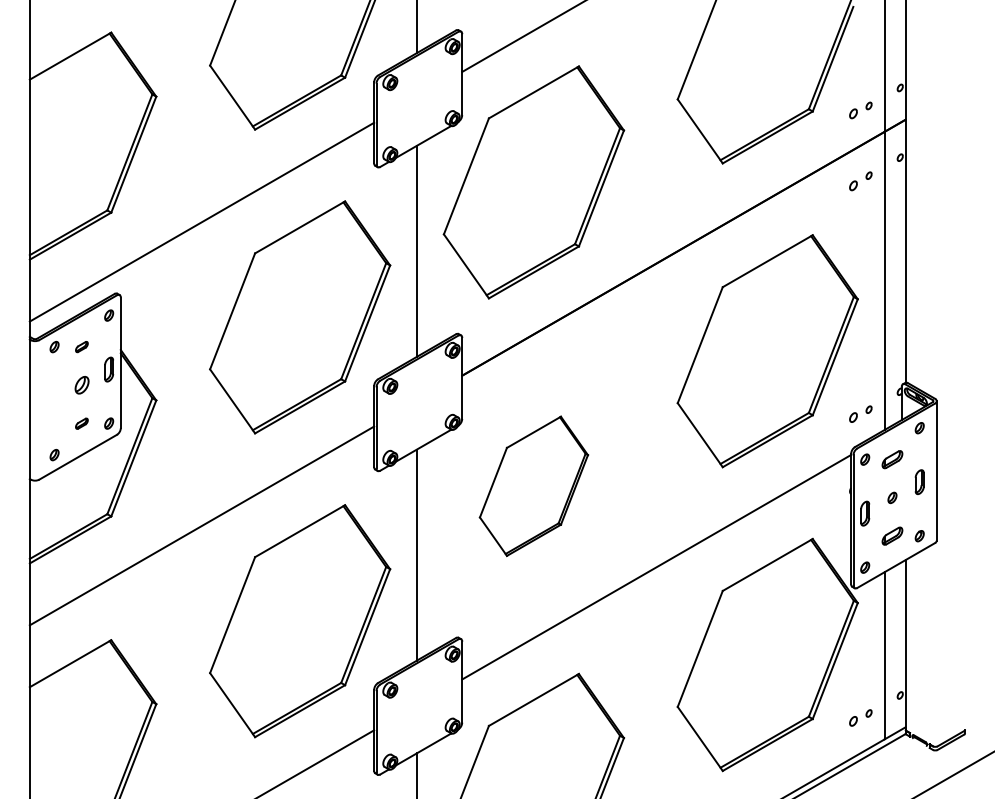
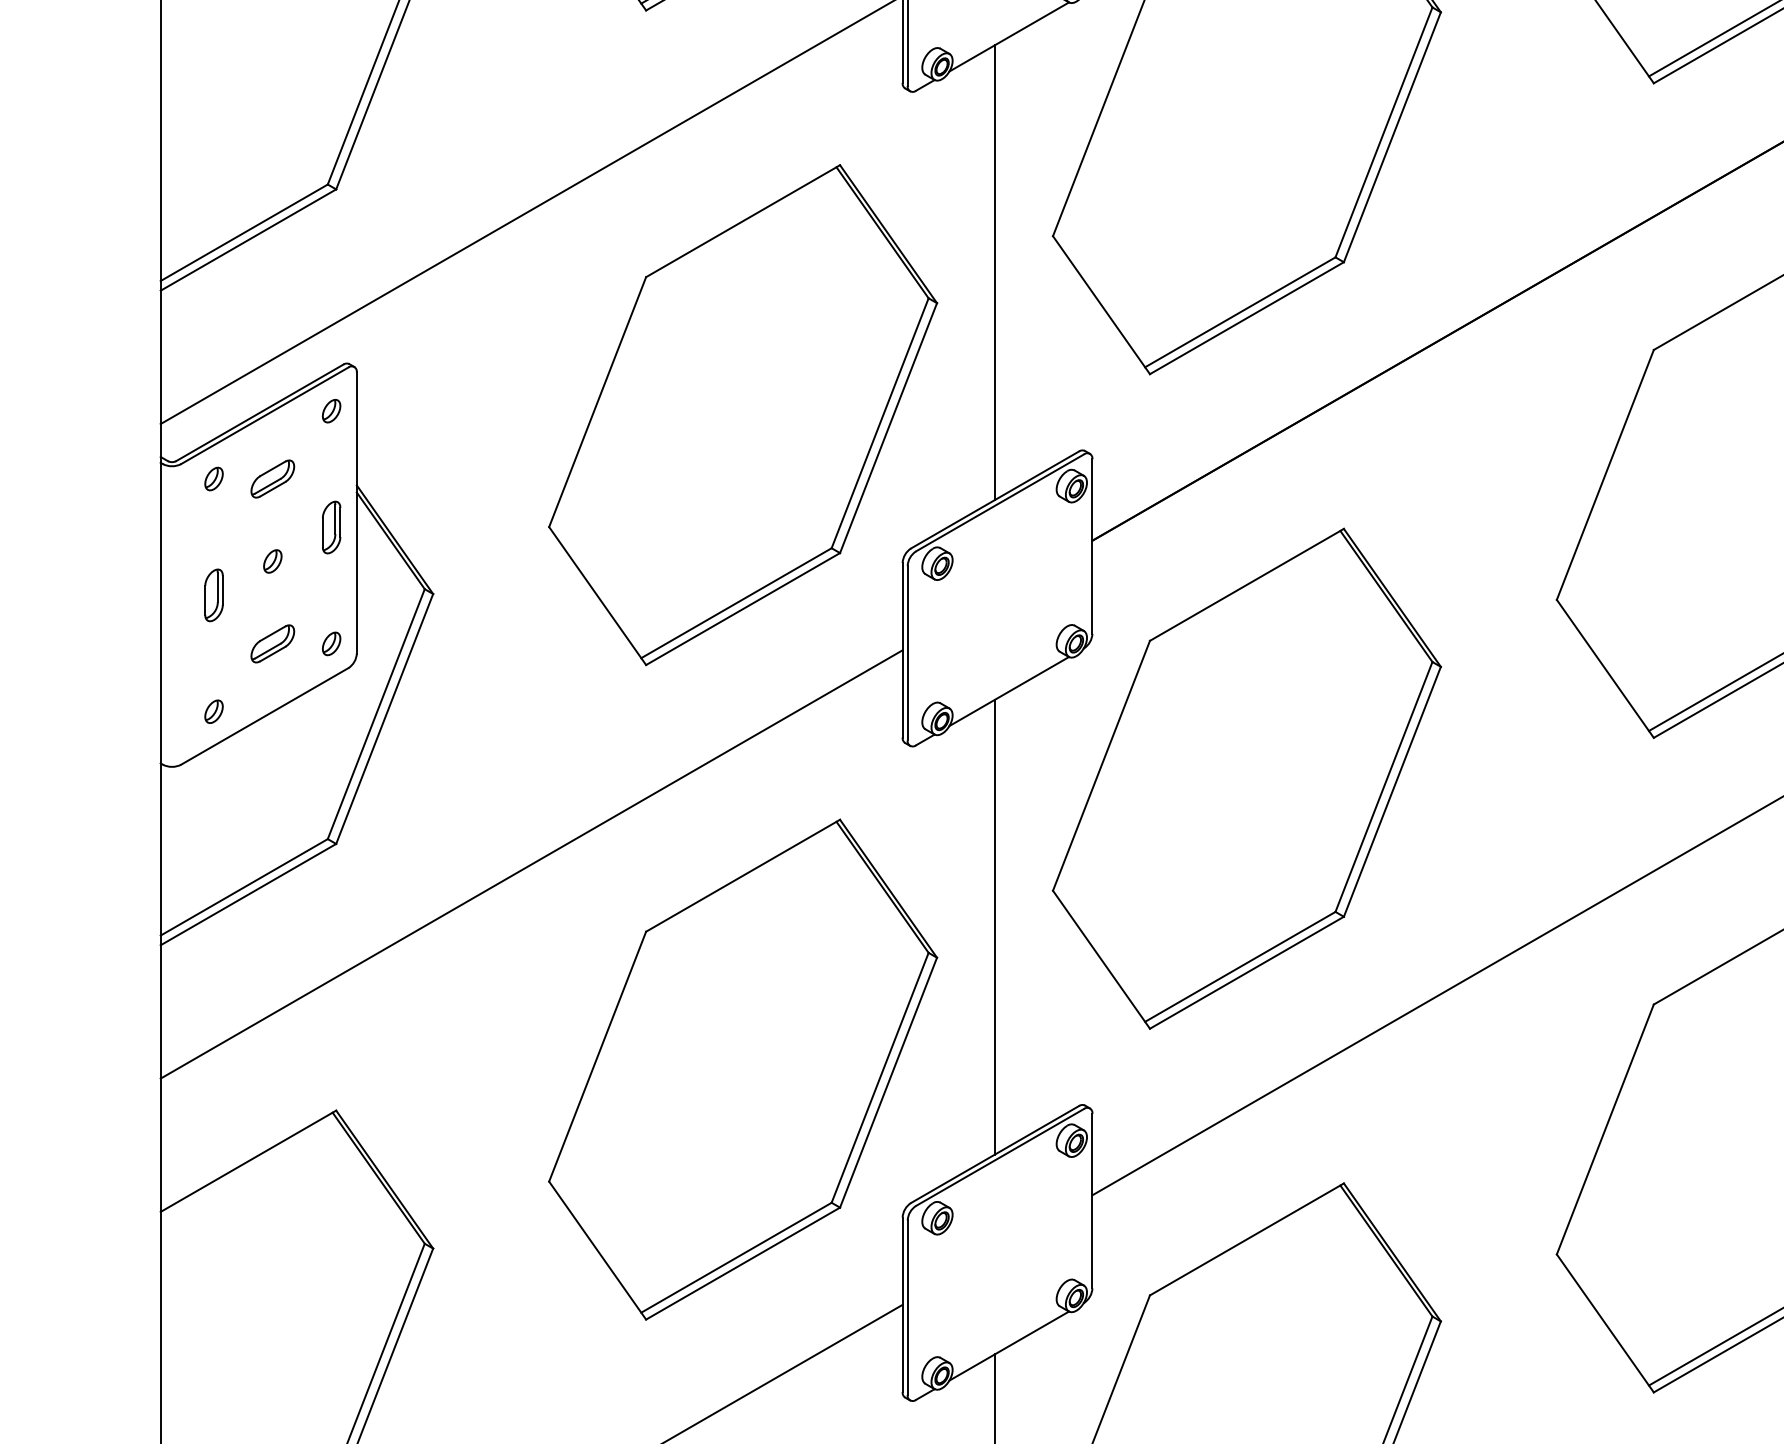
part: (81, 346) -> (272, 477), size x1.67
part: (81, 385) -> (272, 561), size x0.62
part: (54, 400) -> (213, 594), added
part: (81, 423) -> (272, 643), size x1.67
part: (533, 486) -> (1245, 779), size x1.67

